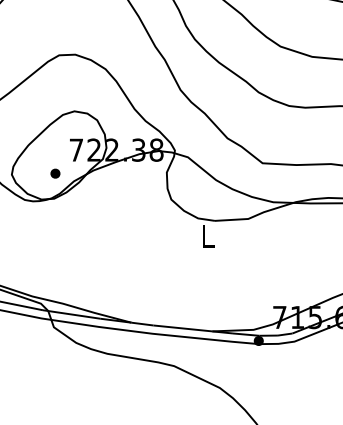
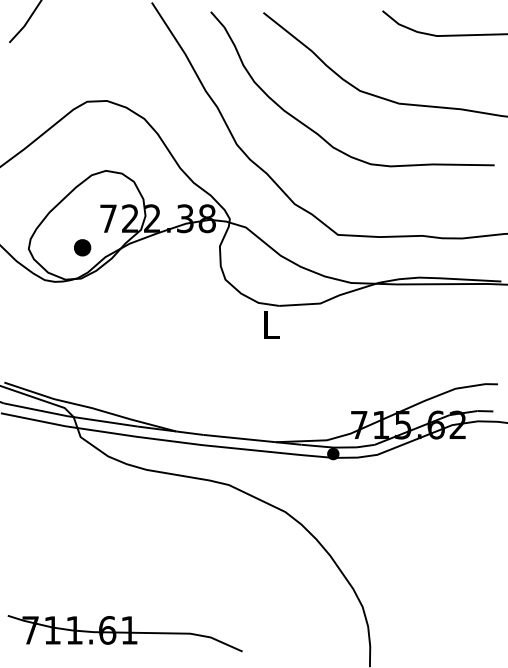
part: (55, 173) -> (82, 247), size x1.4

